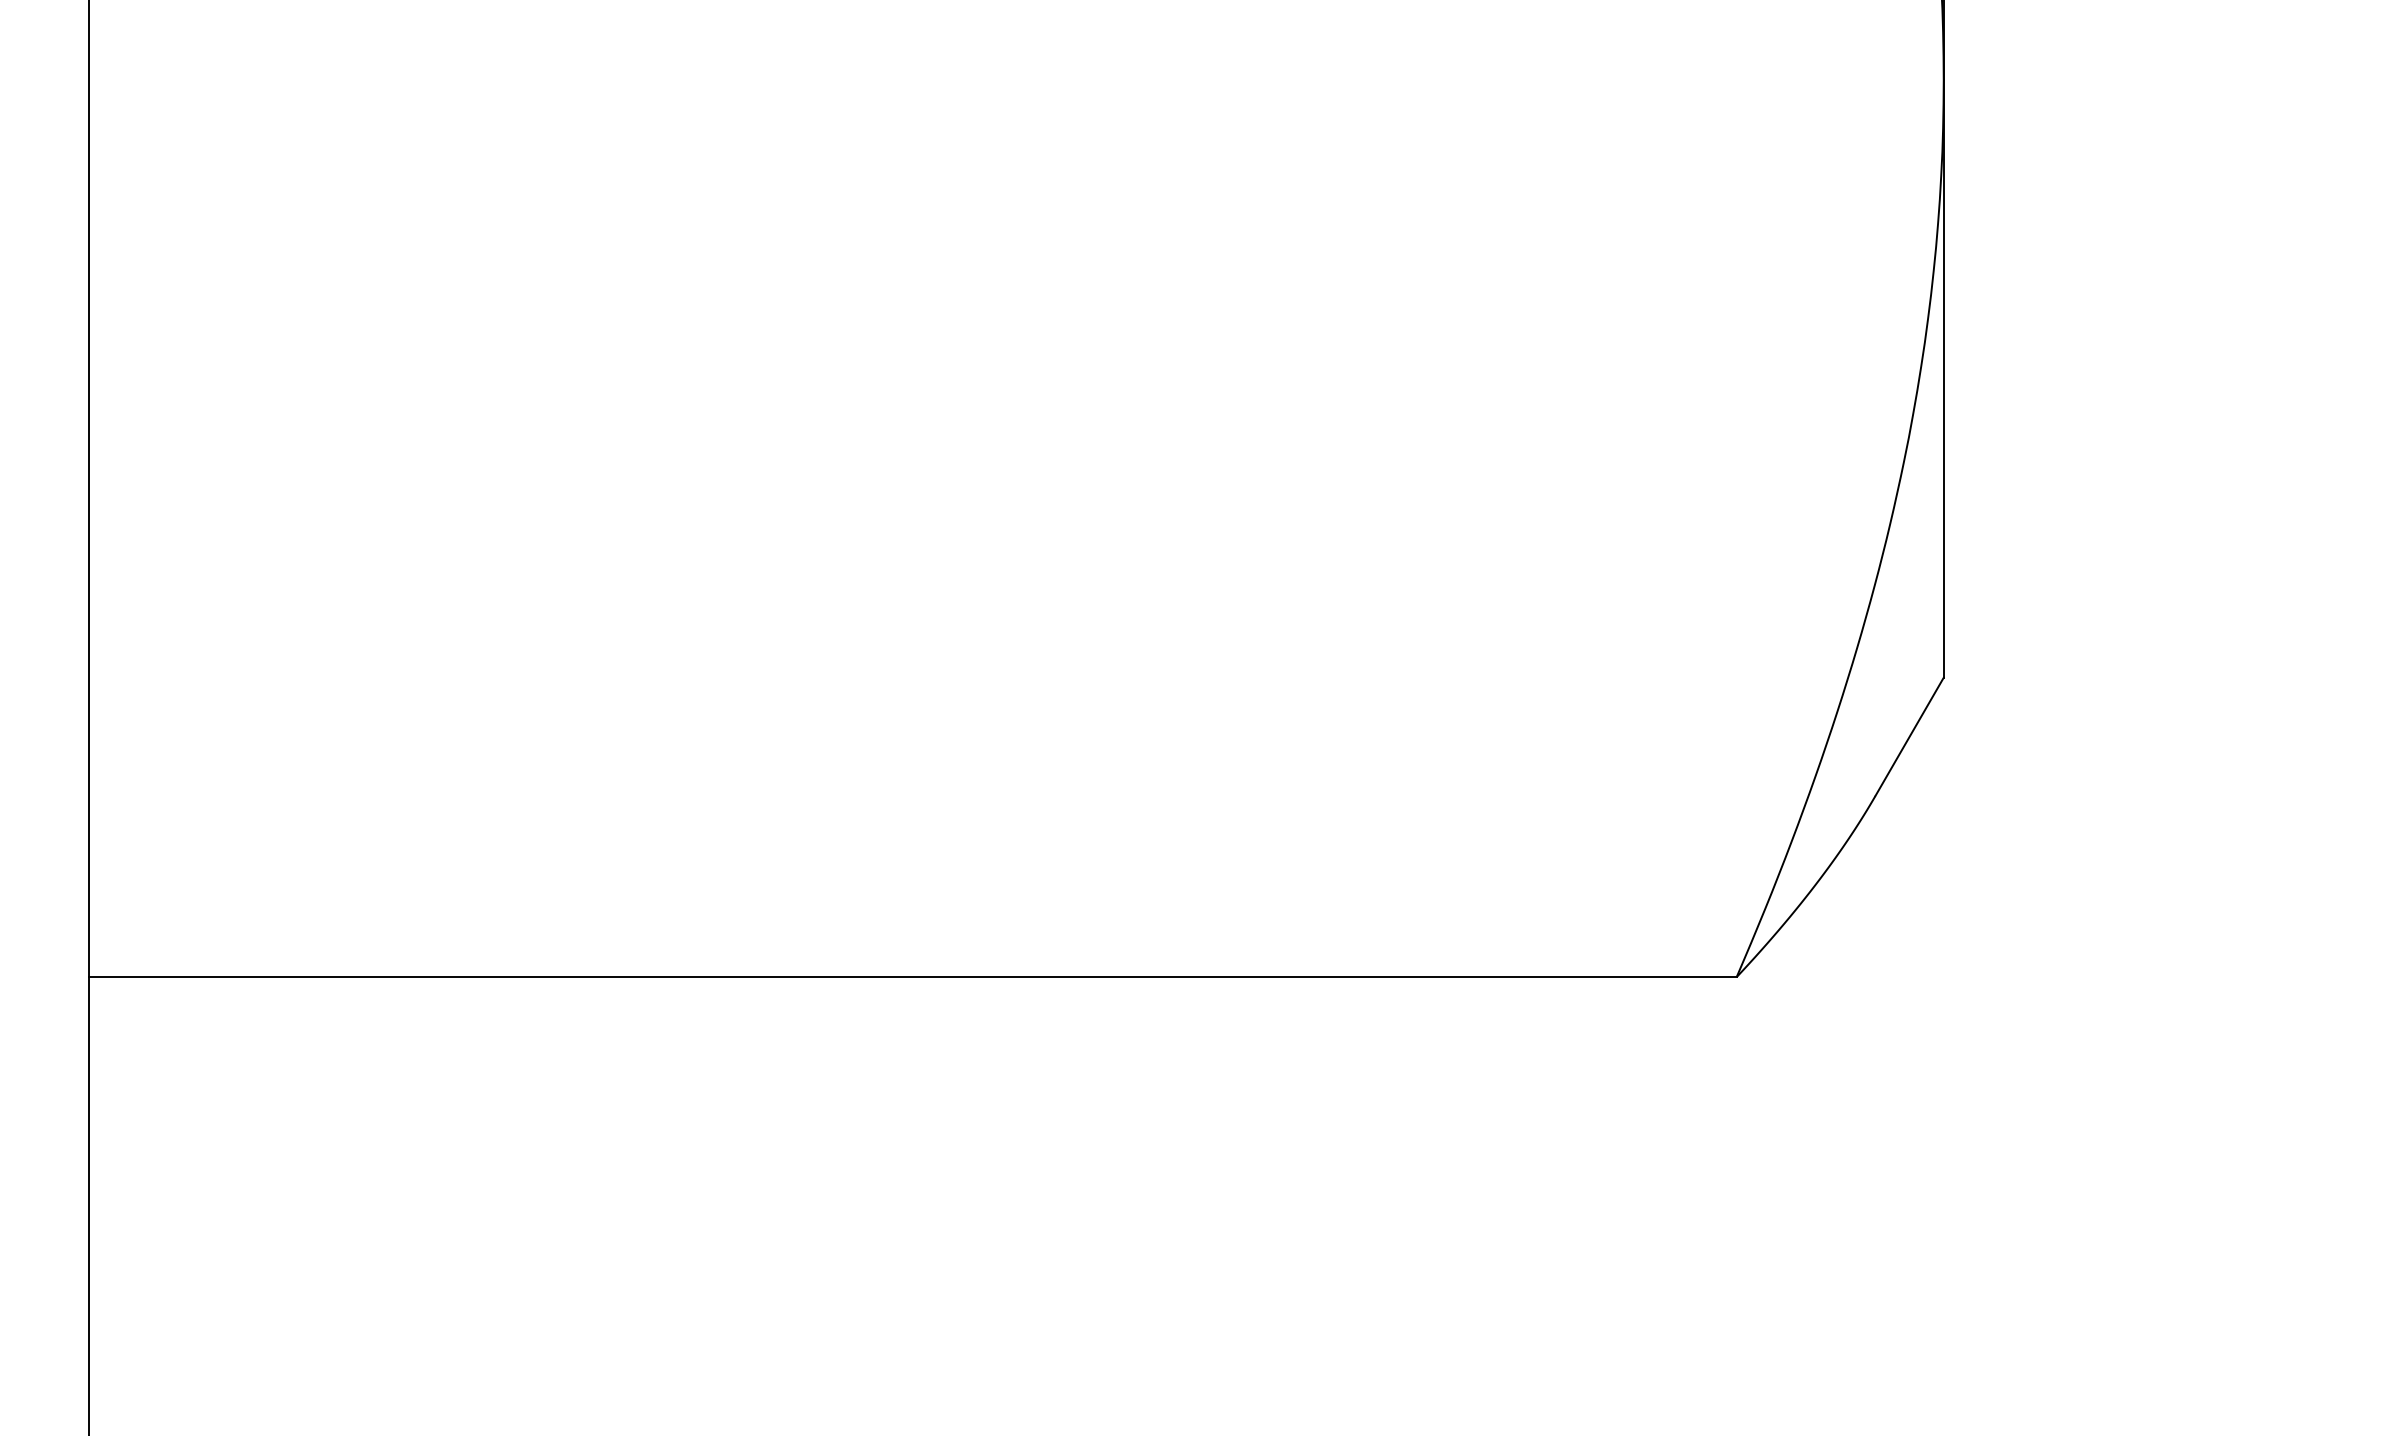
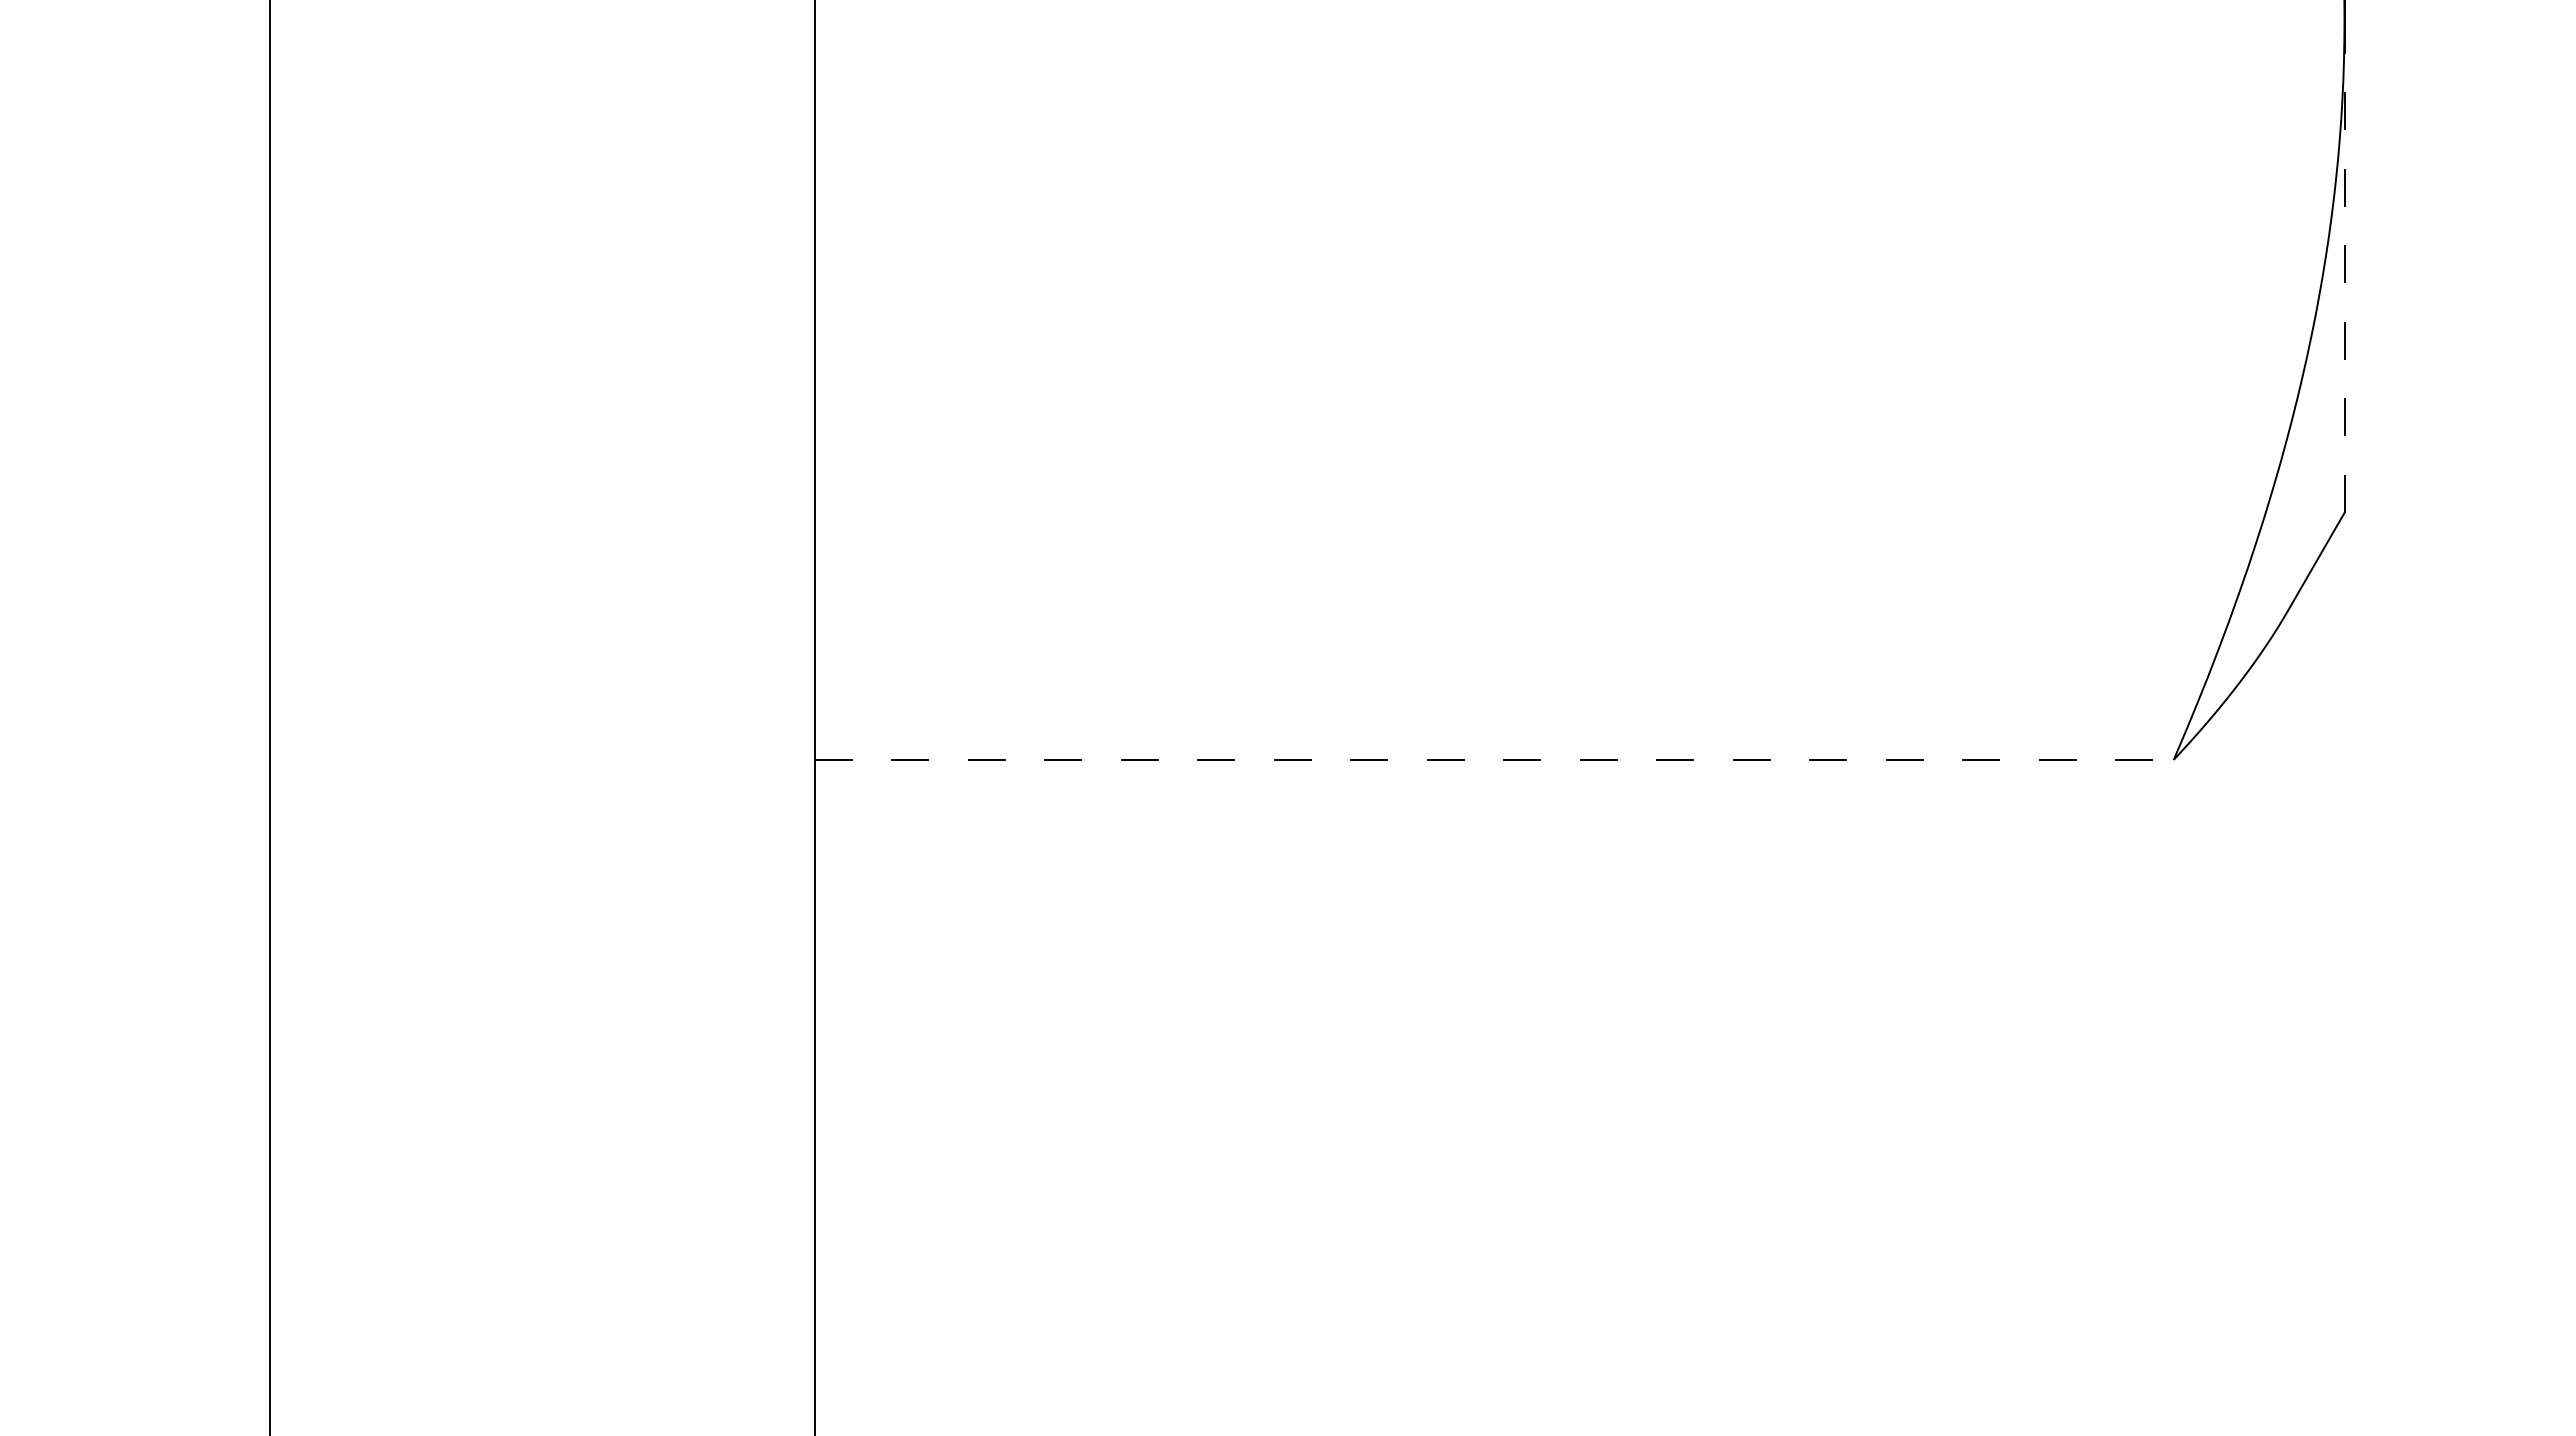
line: (1943, 378) -> (2344, 266), solid -> dashed
line: (913, 976) -> (1494, 759), solid -> dashed

